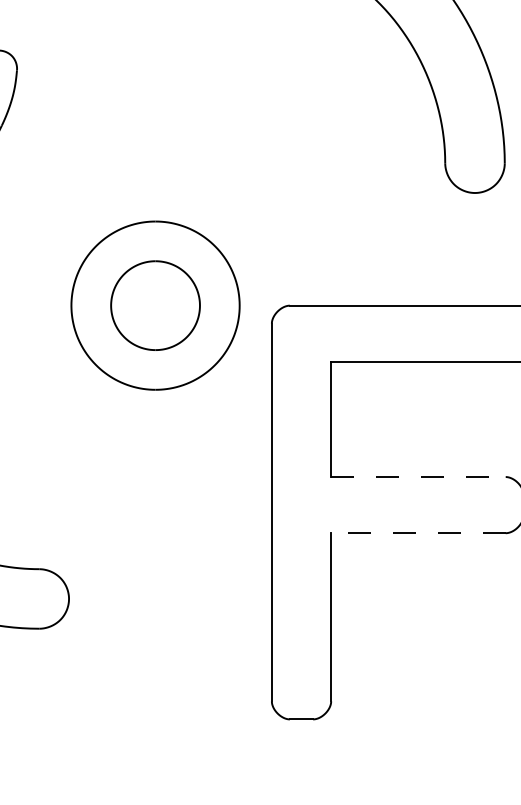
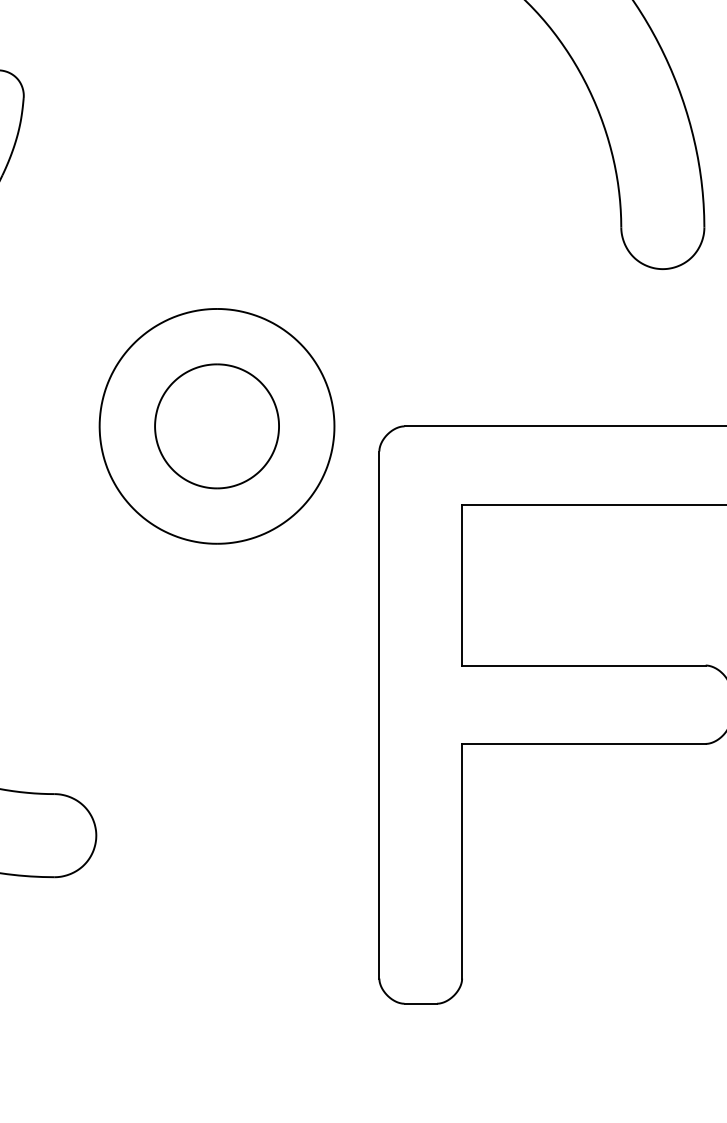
line: (418, 477) -> (583, 665), dashed -> solid
line: (418, 532) -> (583, 743), dashed -> solid

